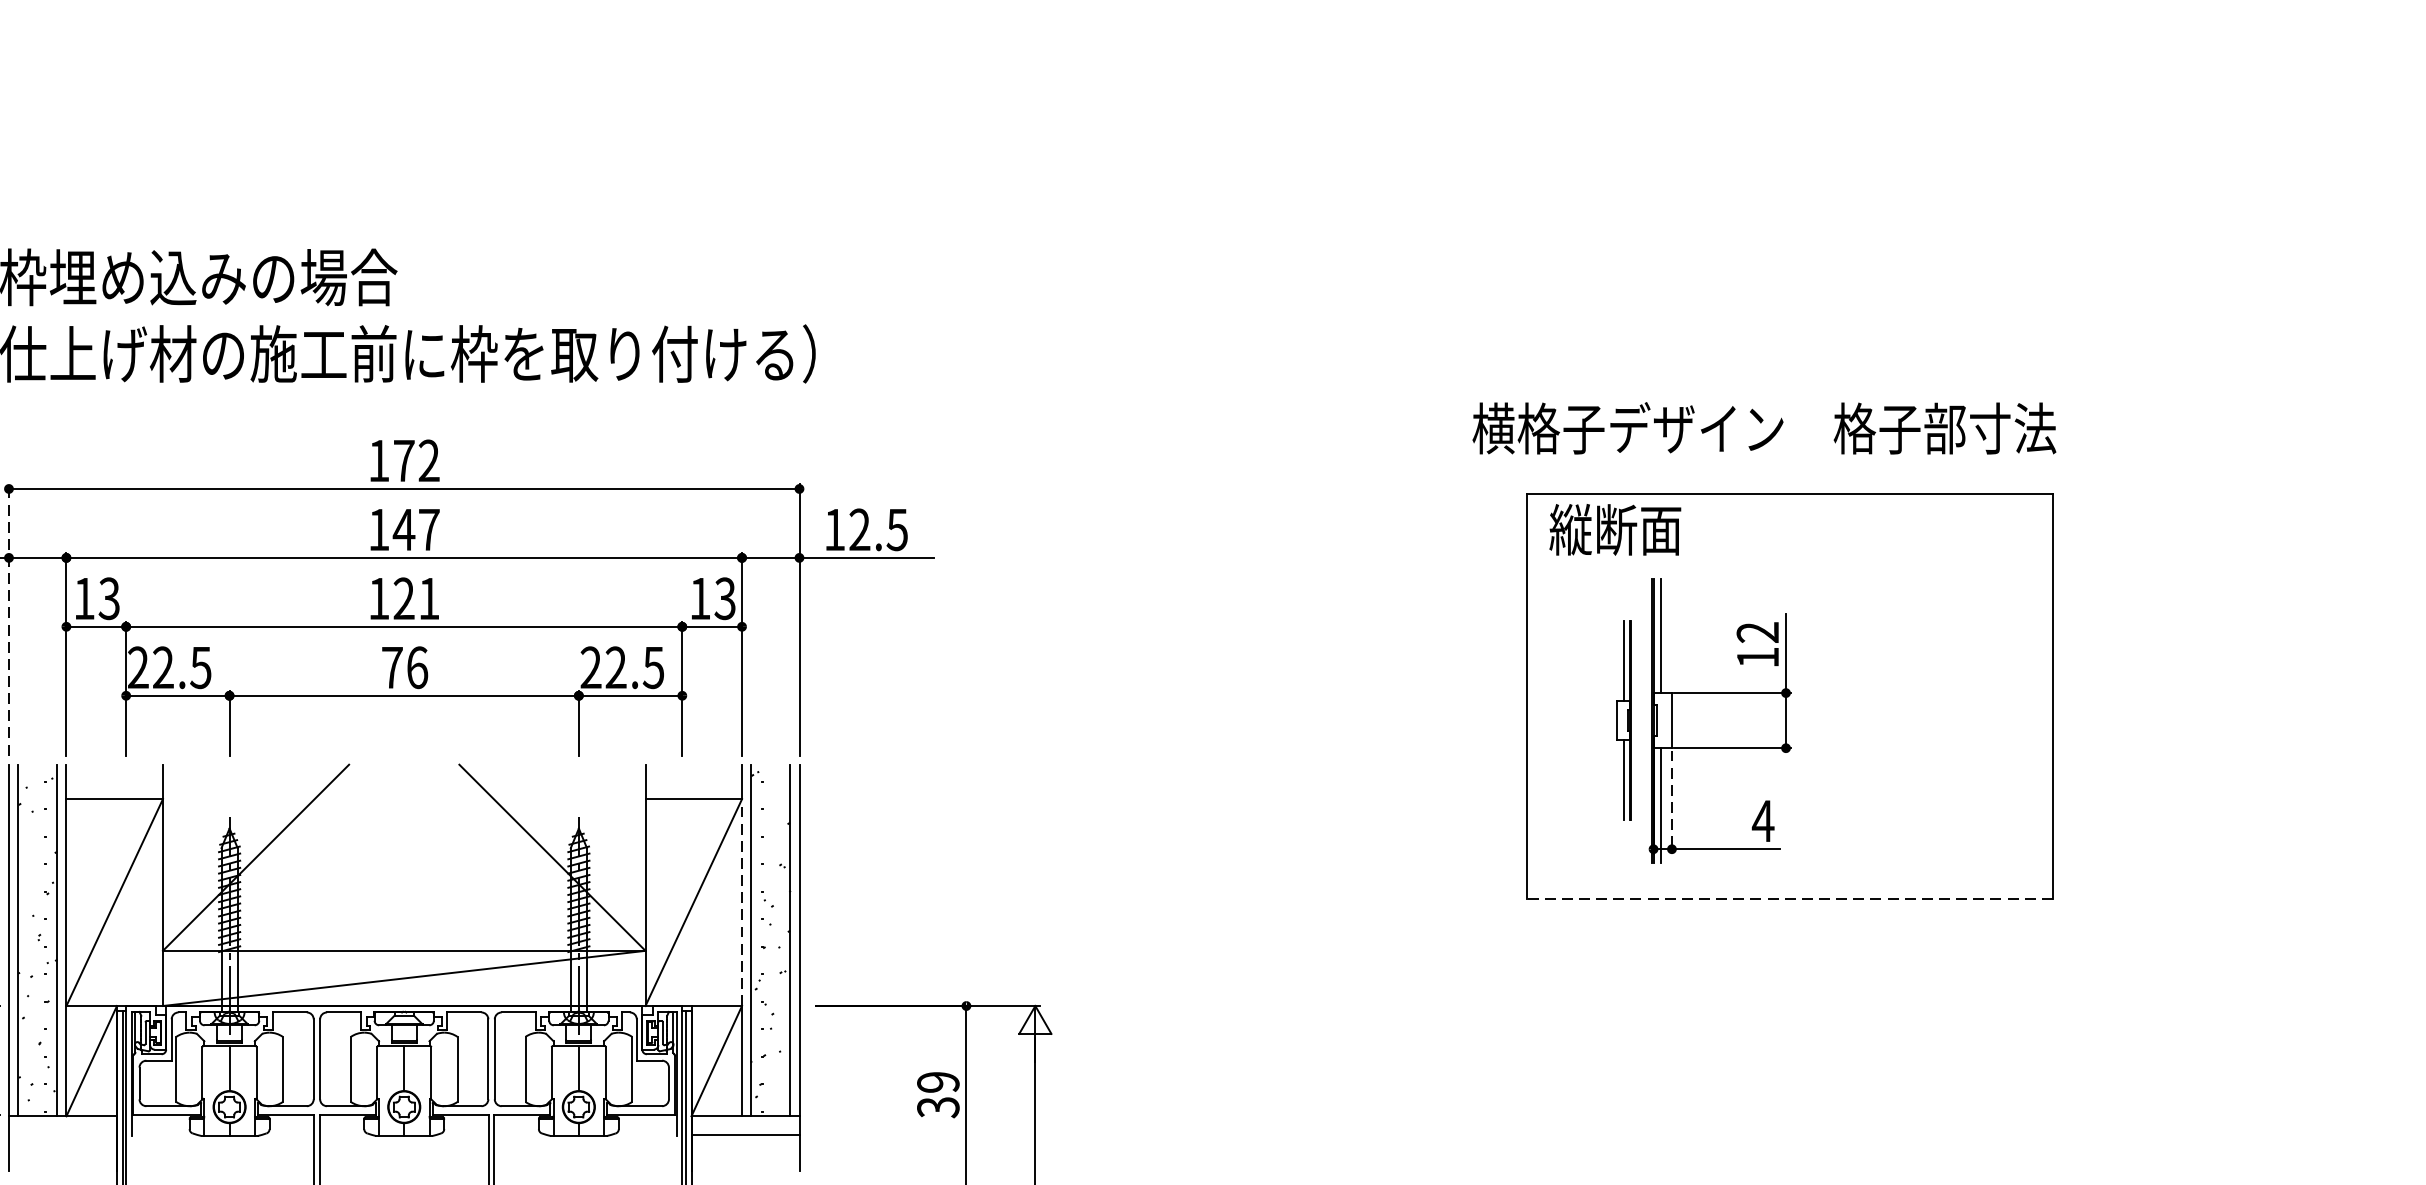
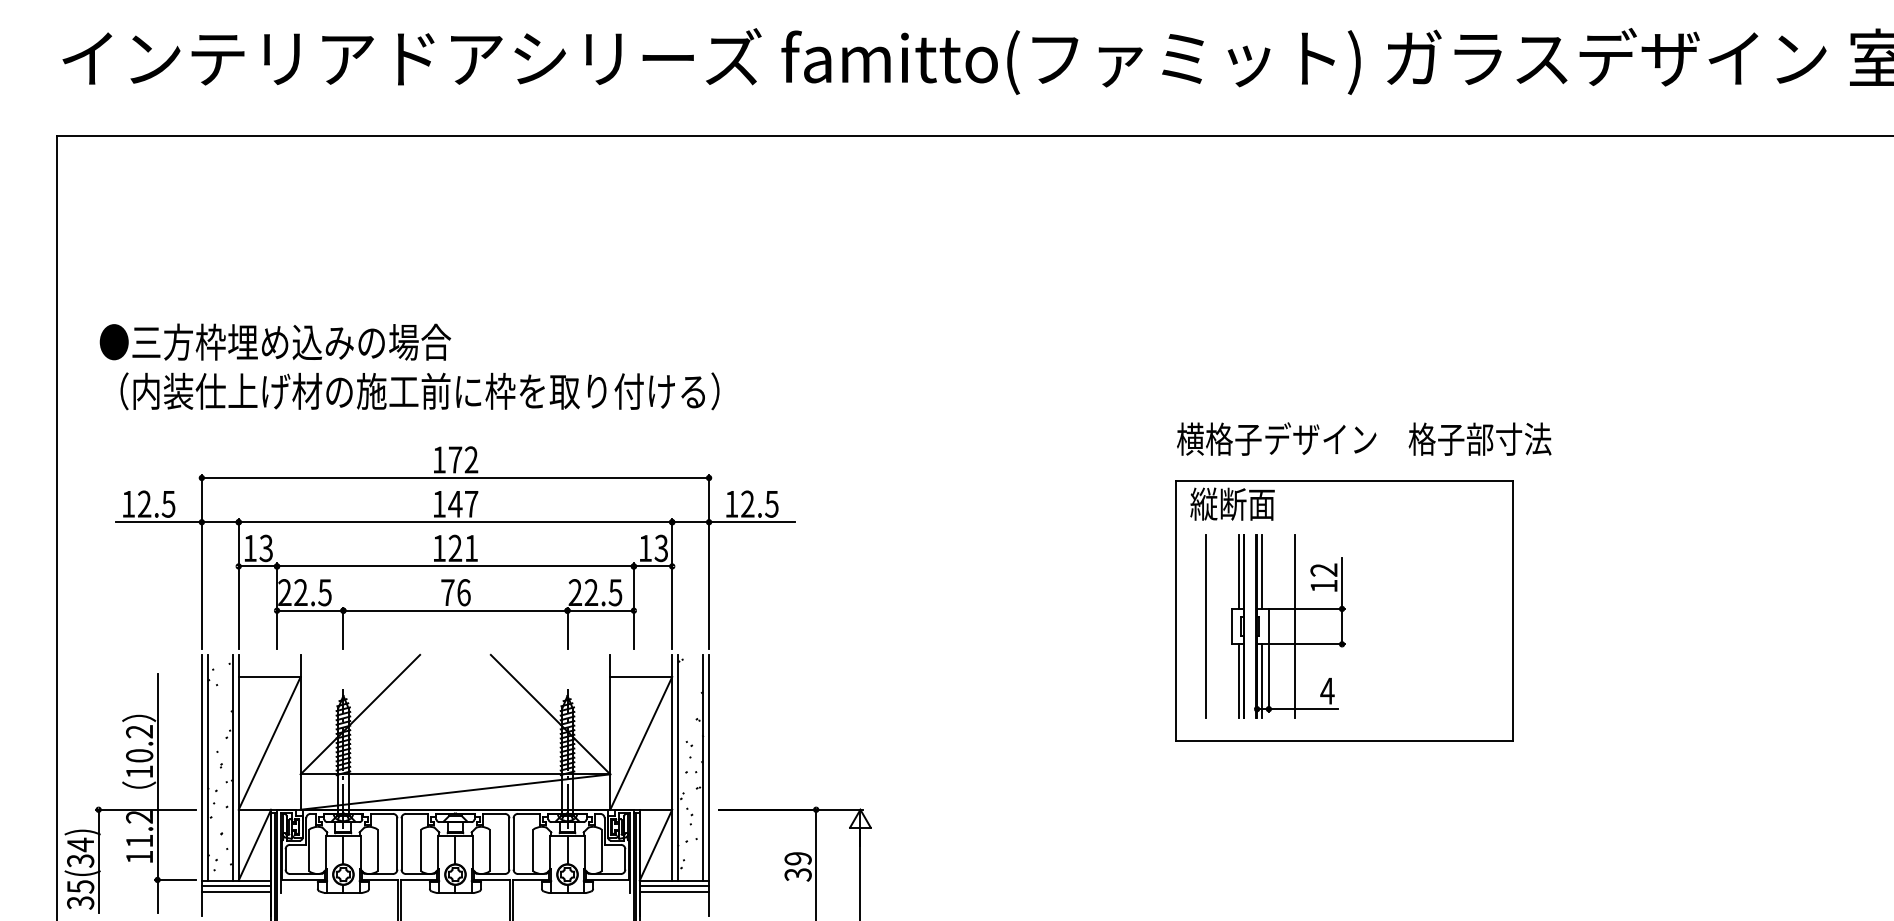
text: (1764, 427) -> (1364, 438), moved
line: (8, 620) -> (201, 562), dashed -> solid
line: (1574, 720) -> (1206, 626), added
part: (1623, 720) -> (1237, 626), size x1.43
line: (1711, 720) -> (1294, 626), added
line: (1671, 803) -> (1268, 679), dashed -> solid
line: (1789, 899) -> (1344, 741), dashed -> solid
line: (742, 901) -> (672, 742), dashed -> solid
line: (62, 1125) -> (236, 886), added
line: (745, 1125) -> (674, 886), added
line: (62, 1134) -> (236, 892), added

